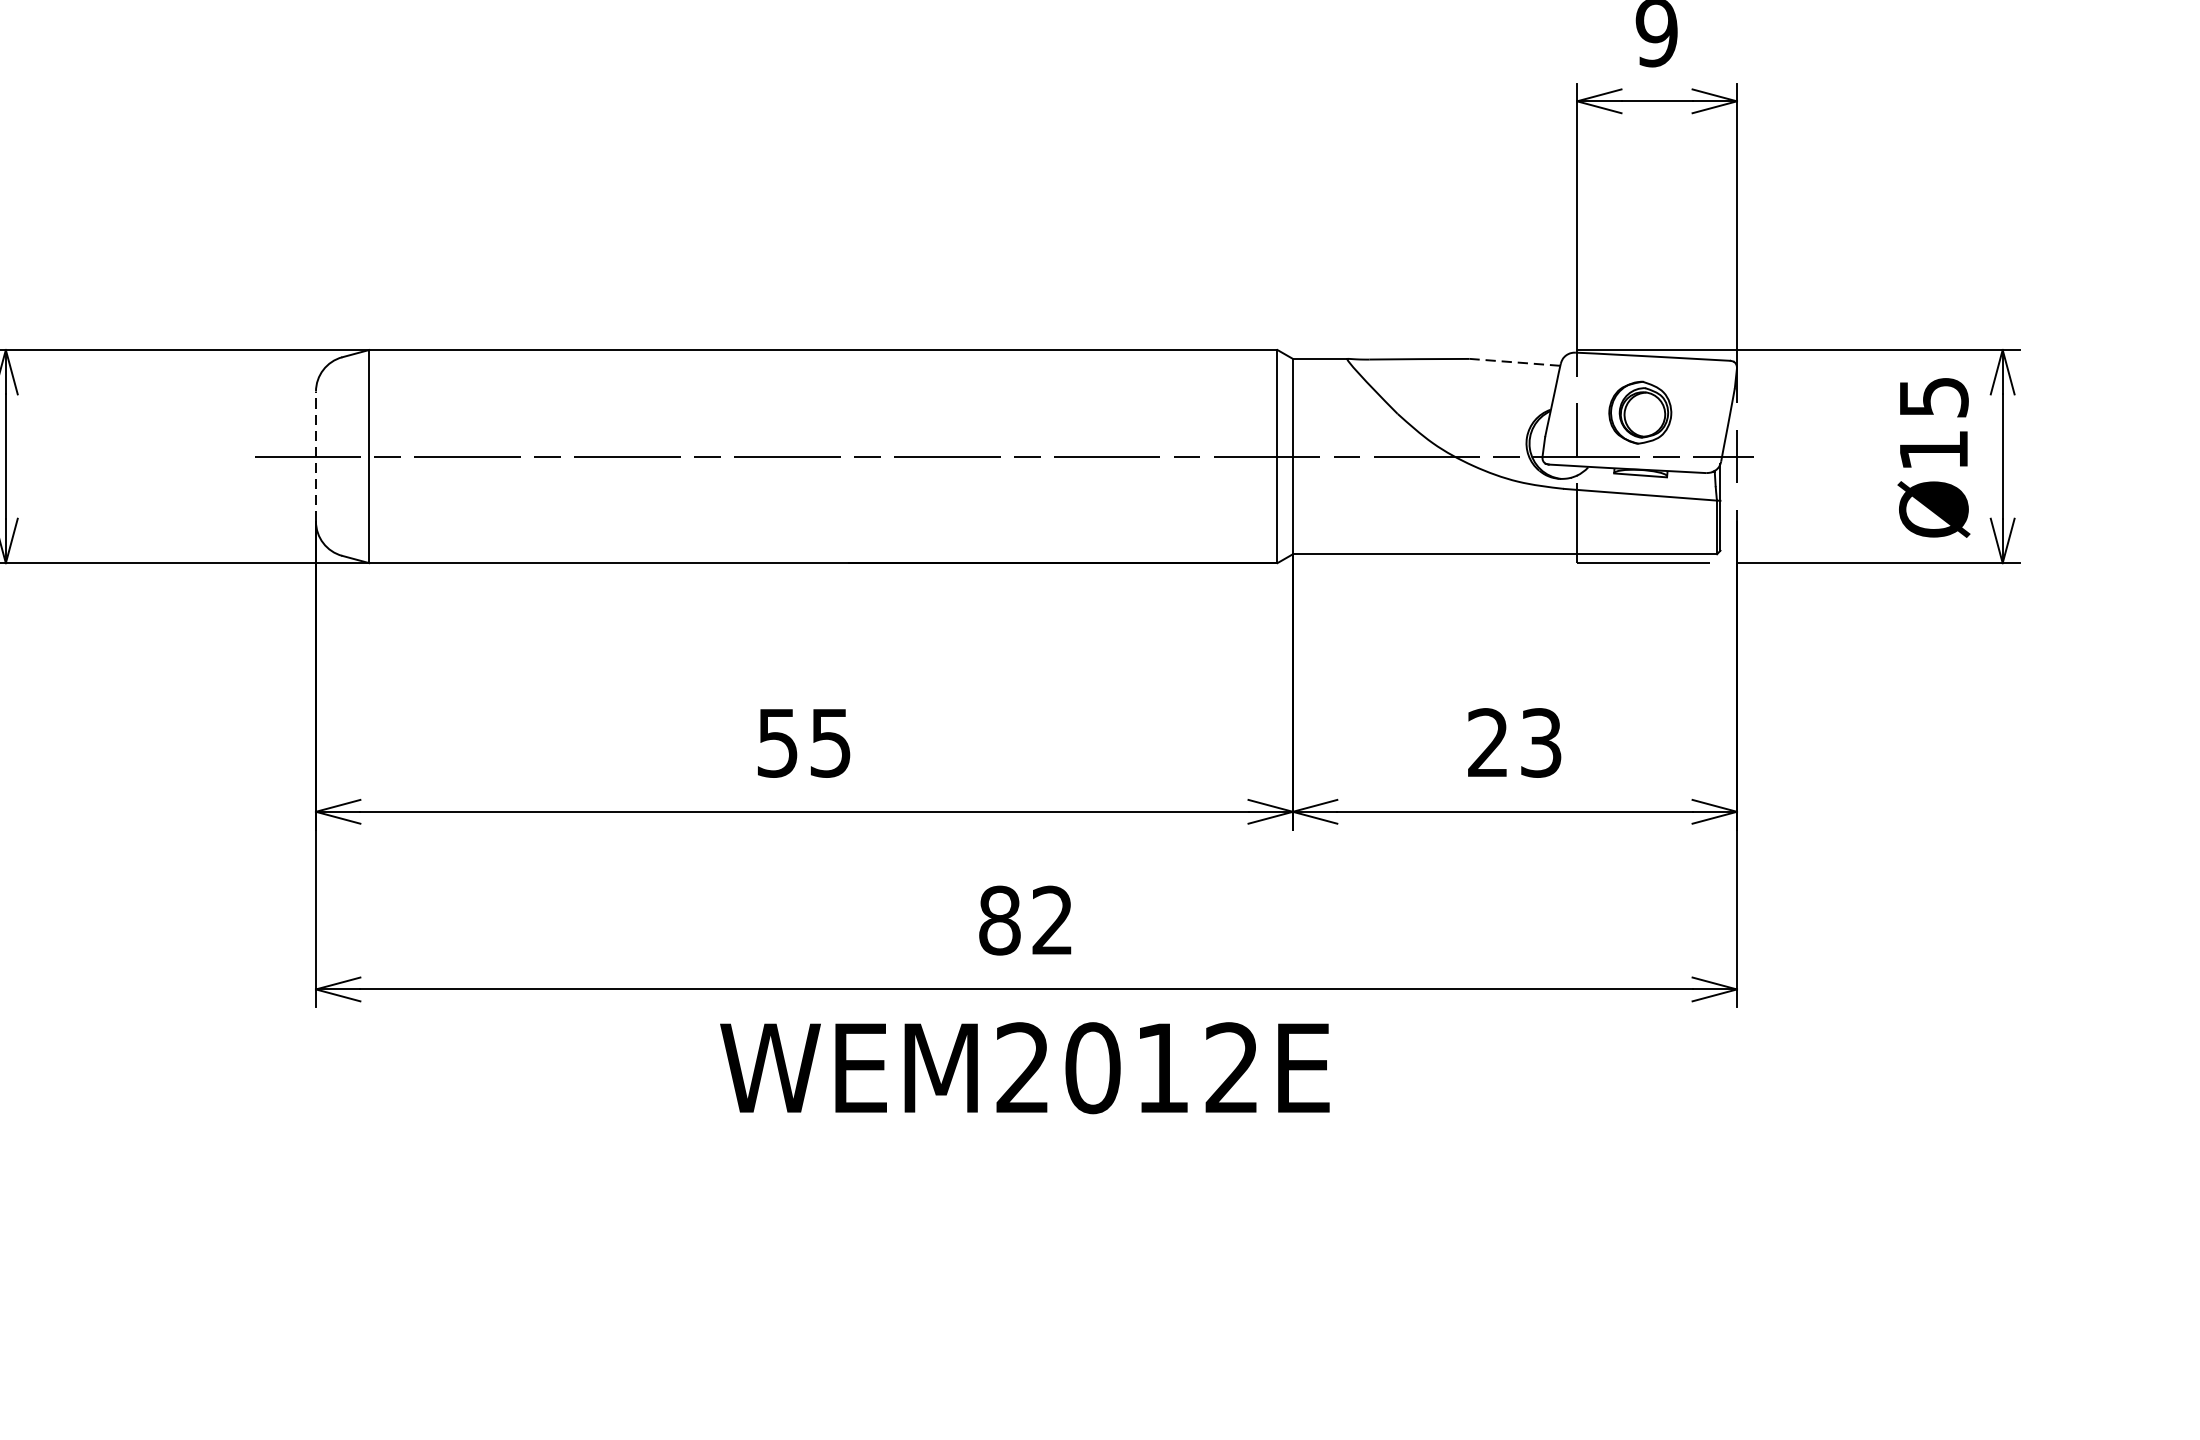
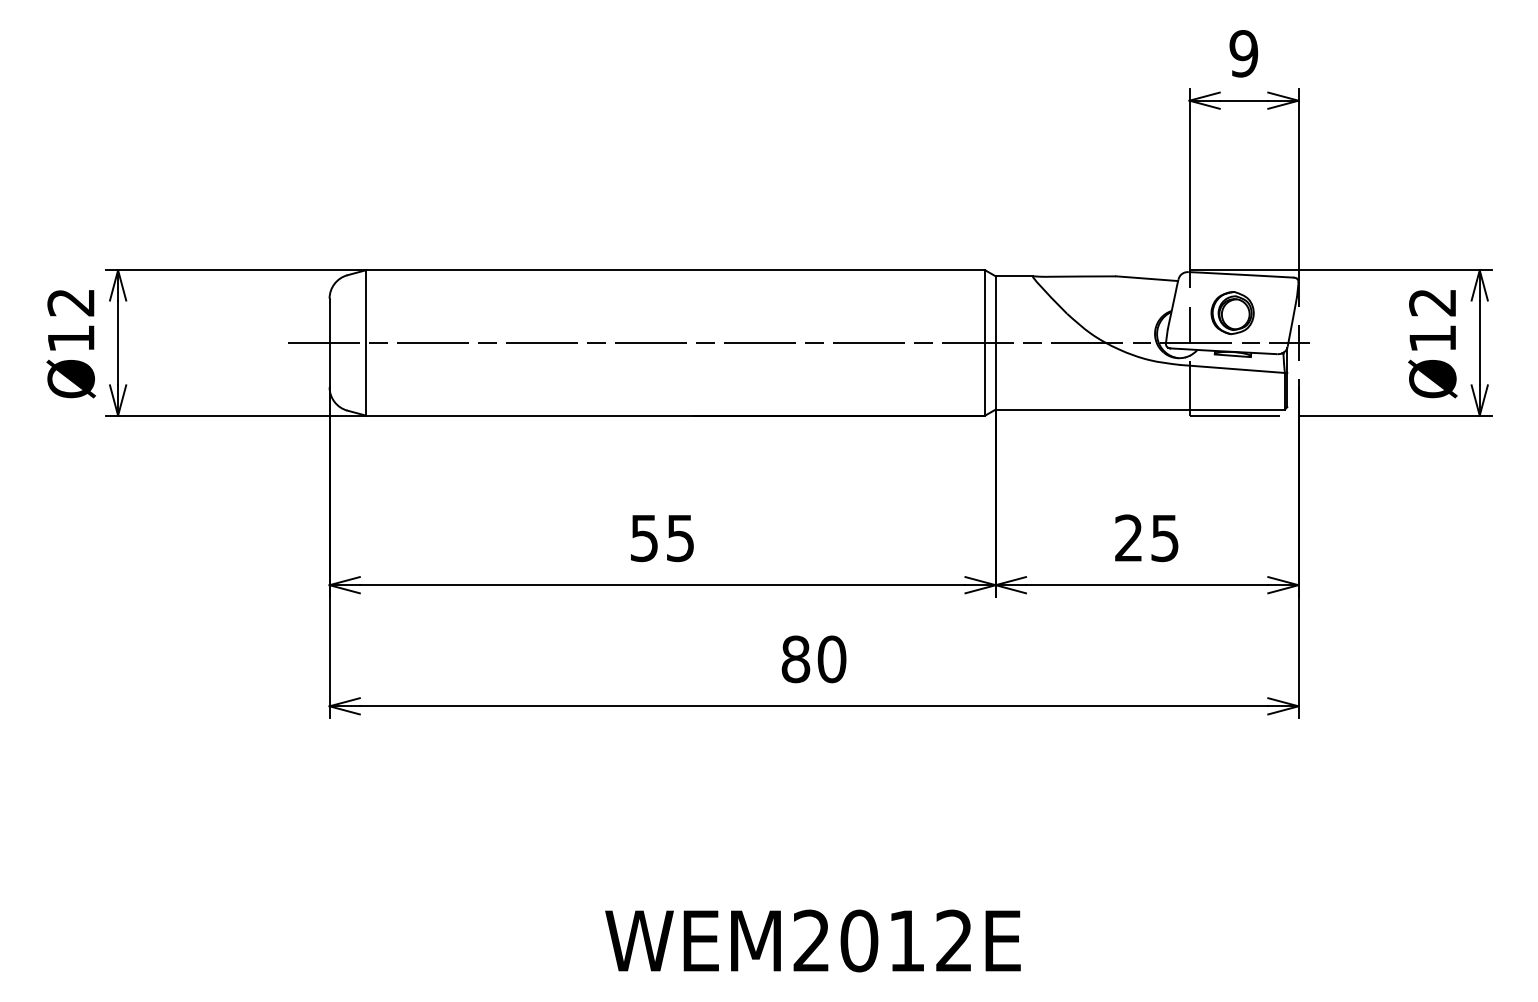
line: (1515, 362) -> (1147, 278), dashed -> solid
text: (1933, 397) -> (1432, 302), Ø15 -> Ø12
line: (315, 455) -> (329, 342), dashed -> solid
text: (1540, 741) -> (1164, 537), 23 -> 25
text: (1052, 920) -> (831, 659), 82 -> 80
text: (1024, 1067) -> (812, 940), moved

